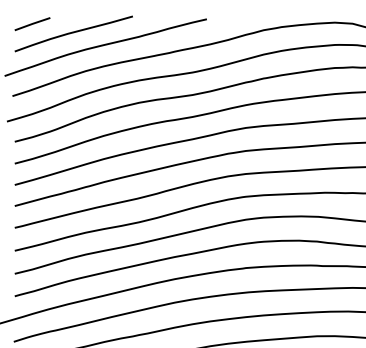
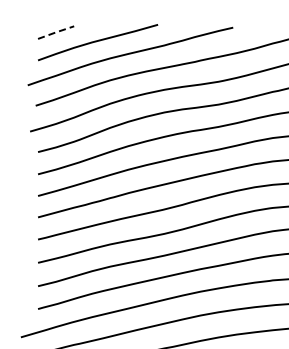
line: (32, 23) -> (56, 31), solid -> dashed

